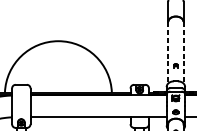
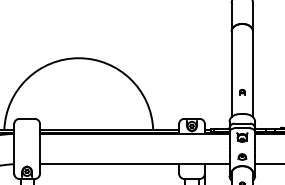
line: (168, 52) -> (231, 74), dashed -> solid
line: (183, 52) -> (253, 74), dashed -> solid

